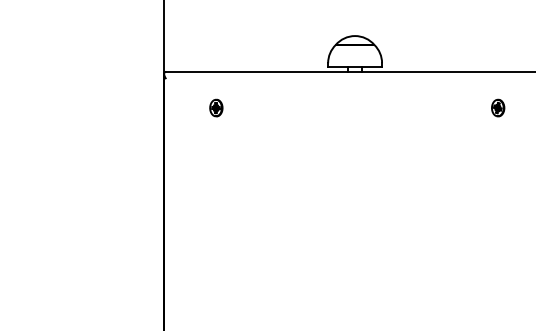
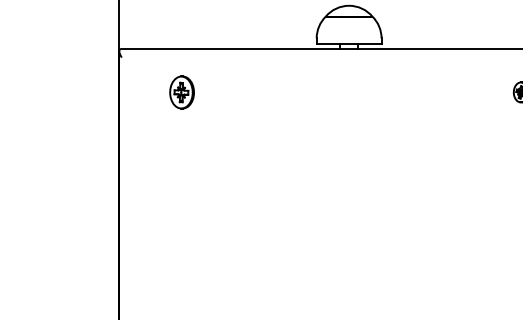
part: (216, 107) -> (182, 91), size x1.6

